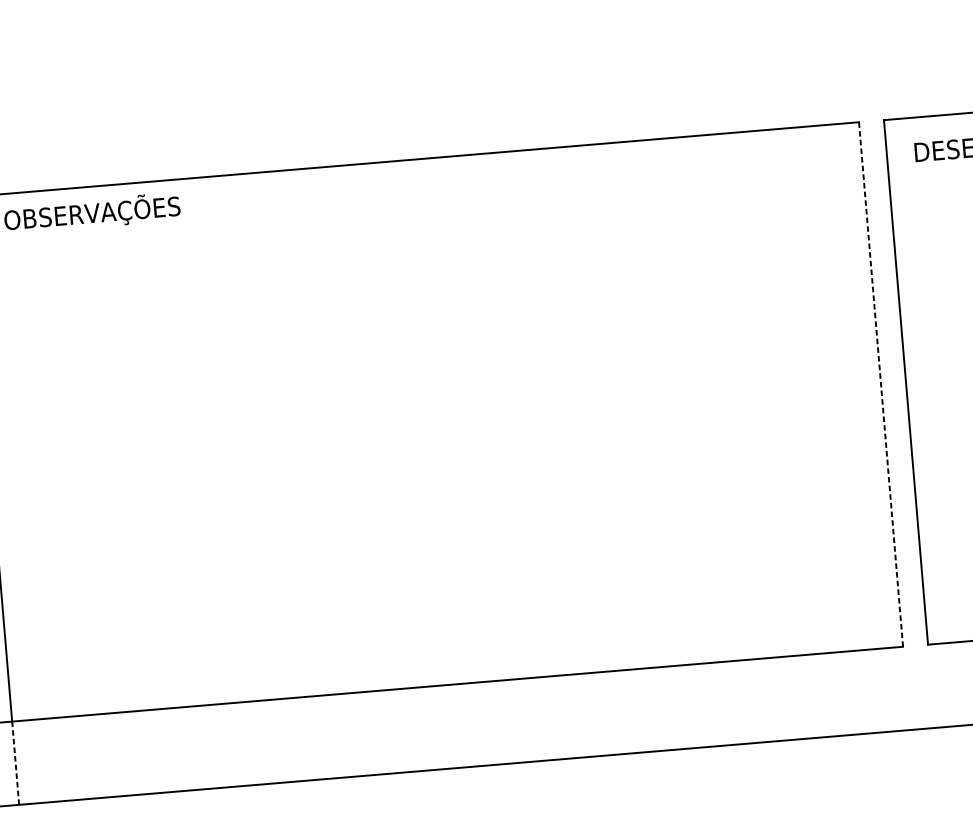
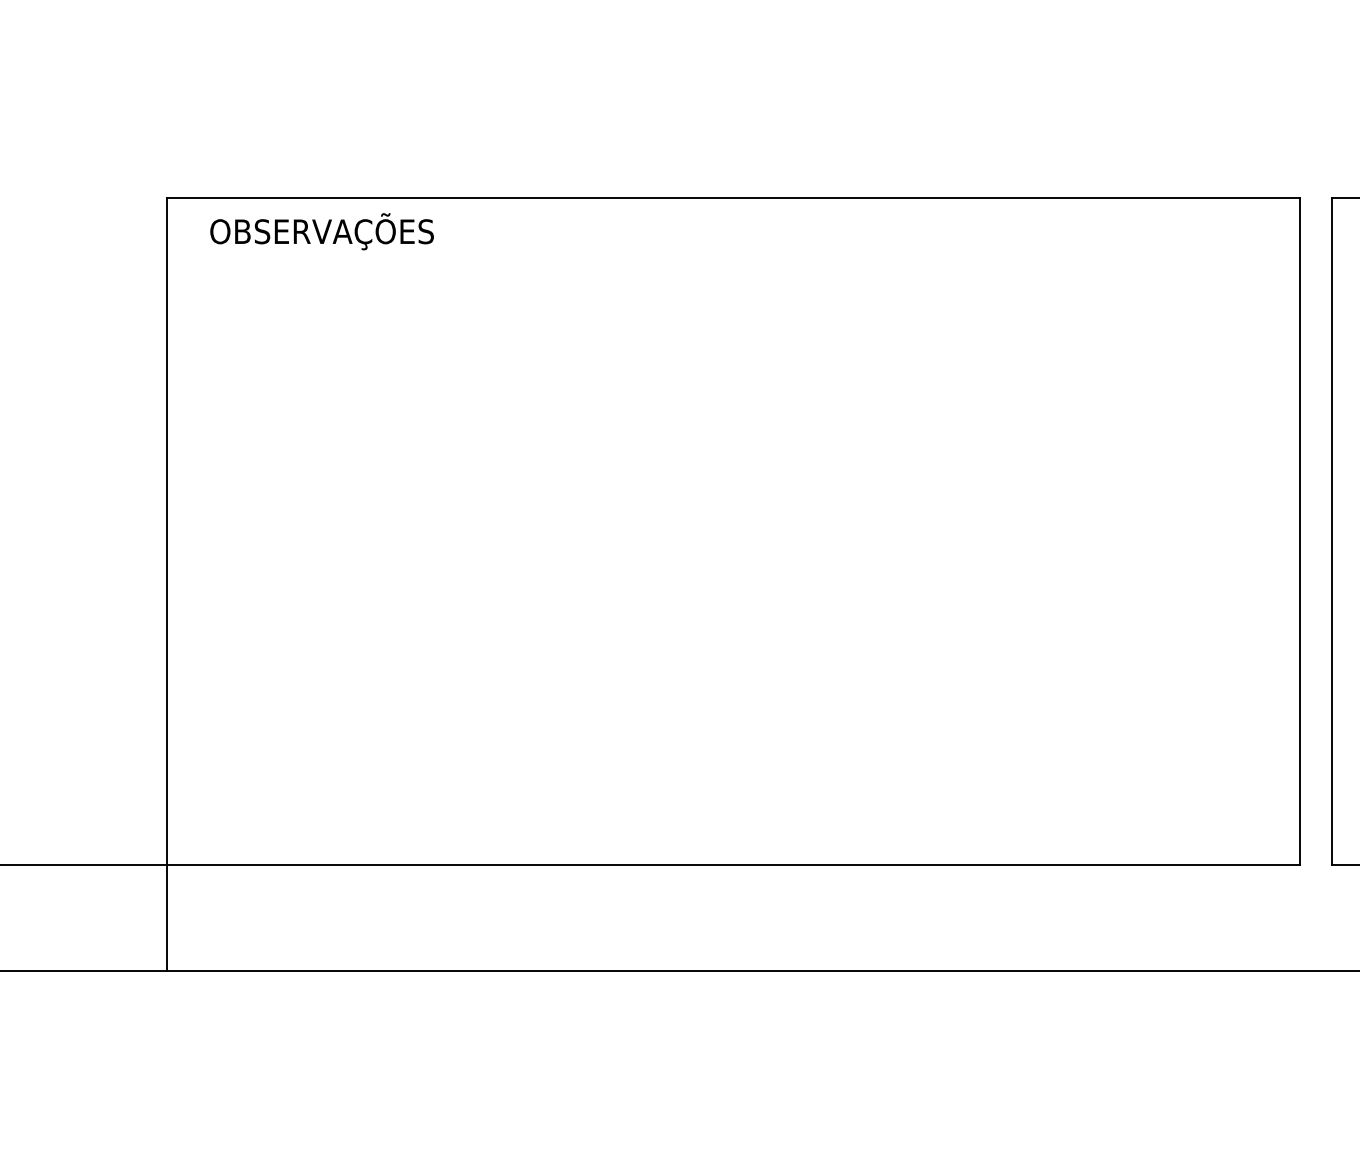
line: (881, 384) -> (1300, 531), dashed -> solid
line: (15, 763) -> (166, 918), dashed -> solid

